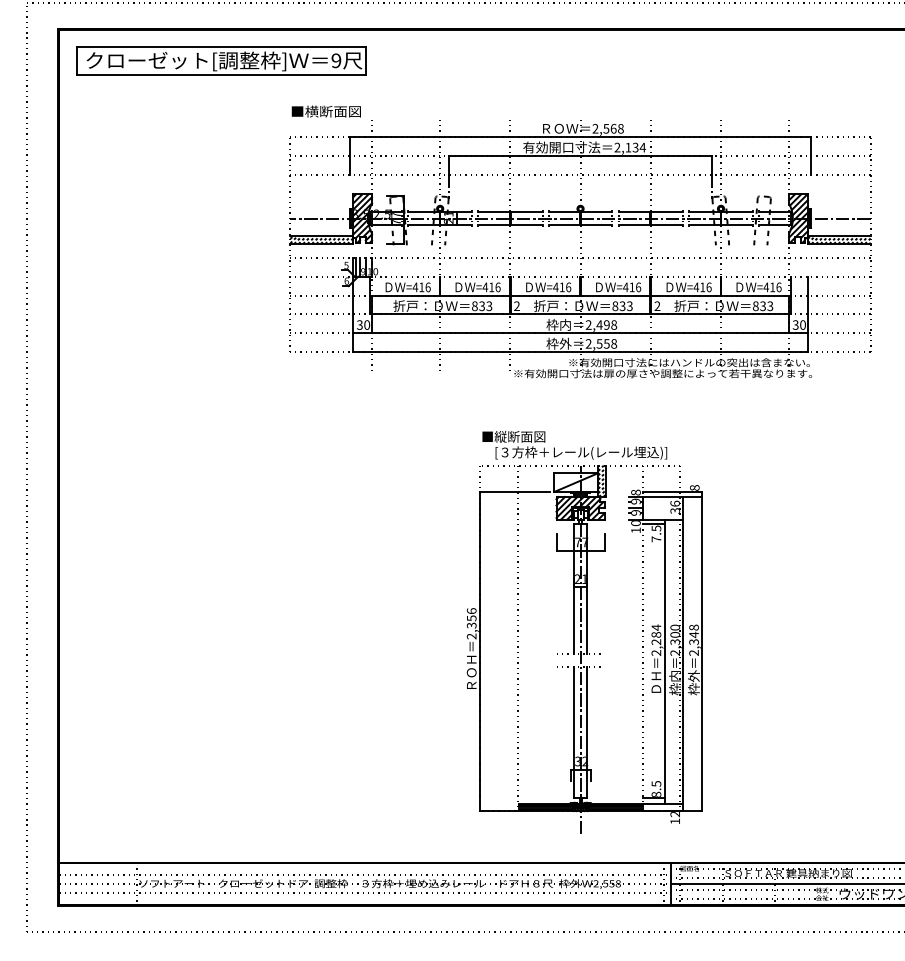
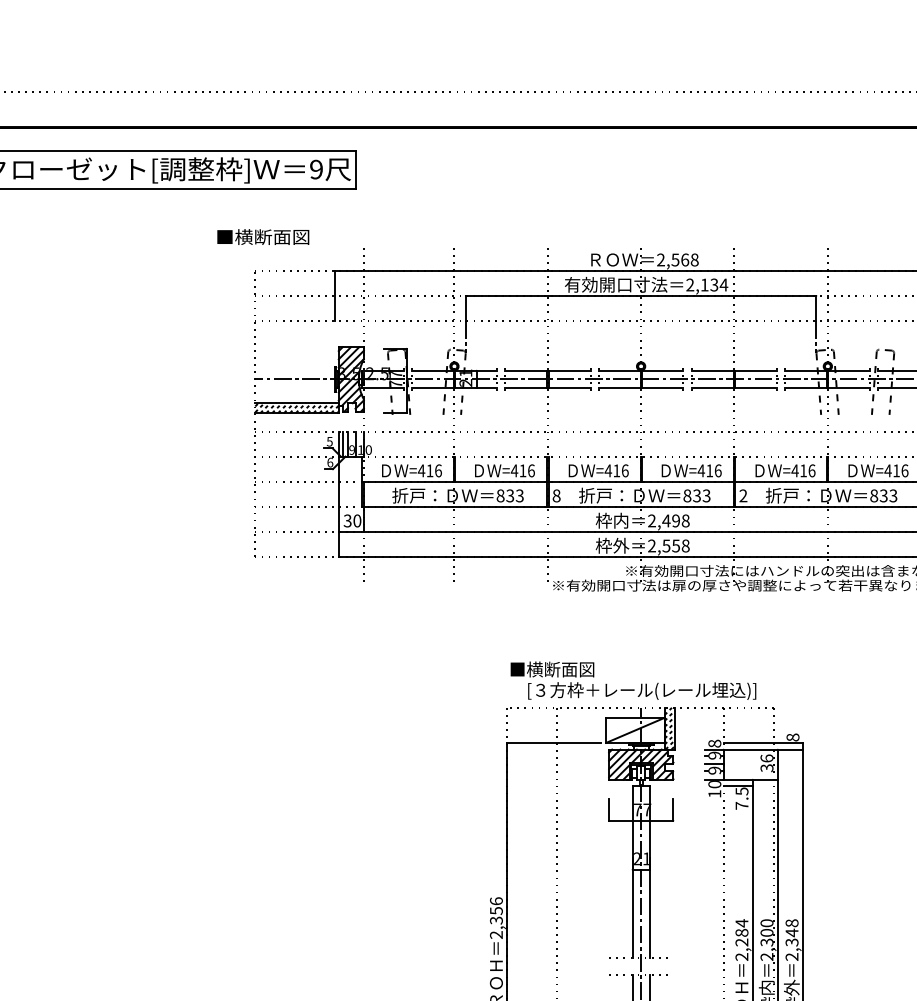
text: (325, 111) -> (262, 236), moved
text: (516, 306) -> (555, 496), 2 -> 8
text: (500, 436) -> (534, 669), ■縦断面図 -> ■横断面図

